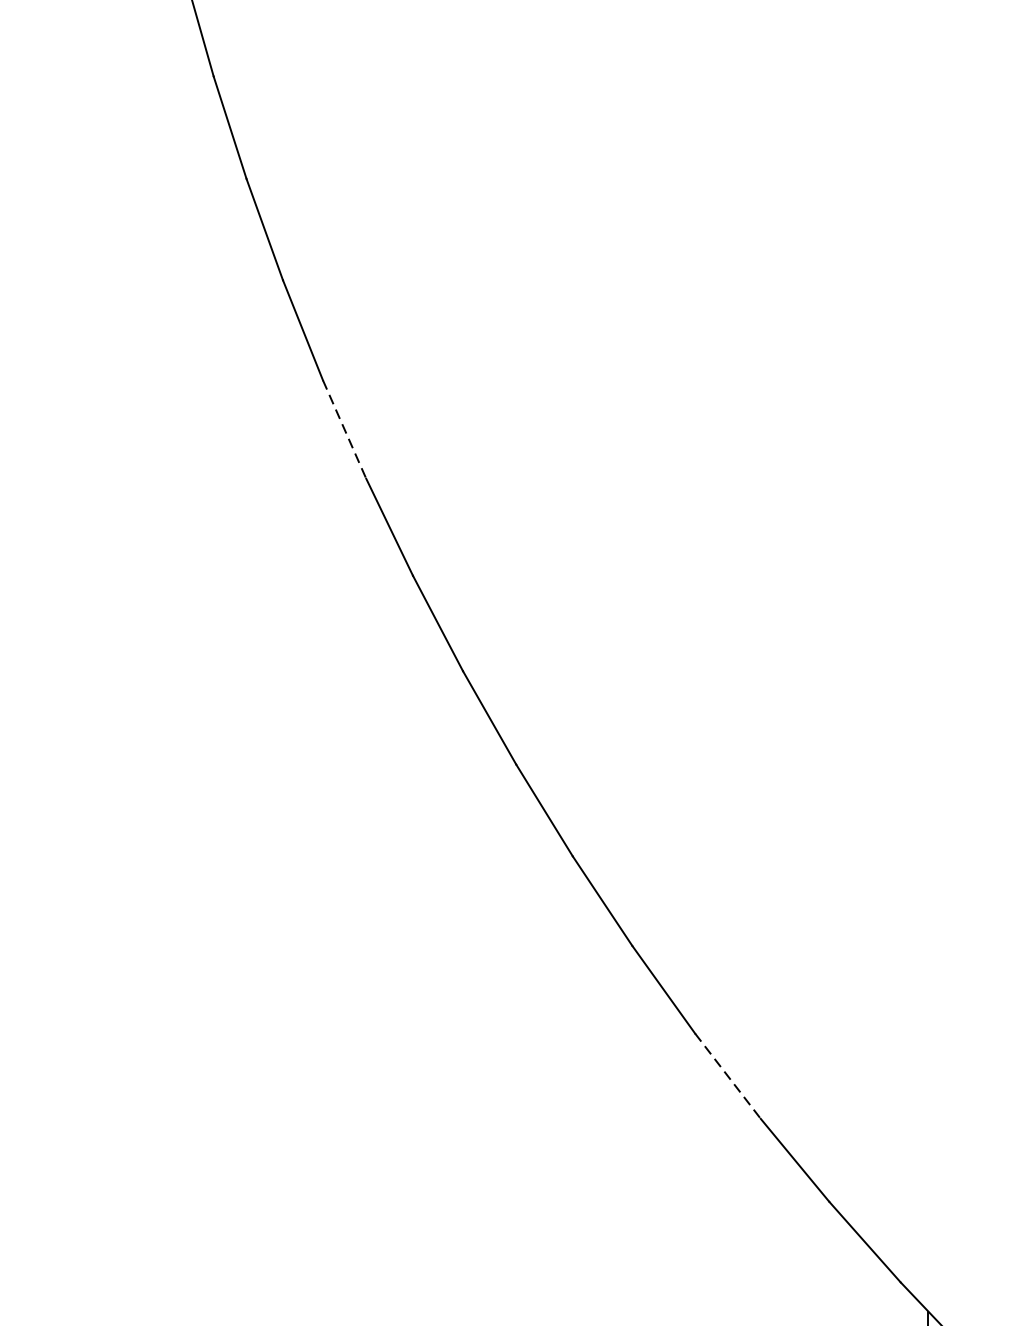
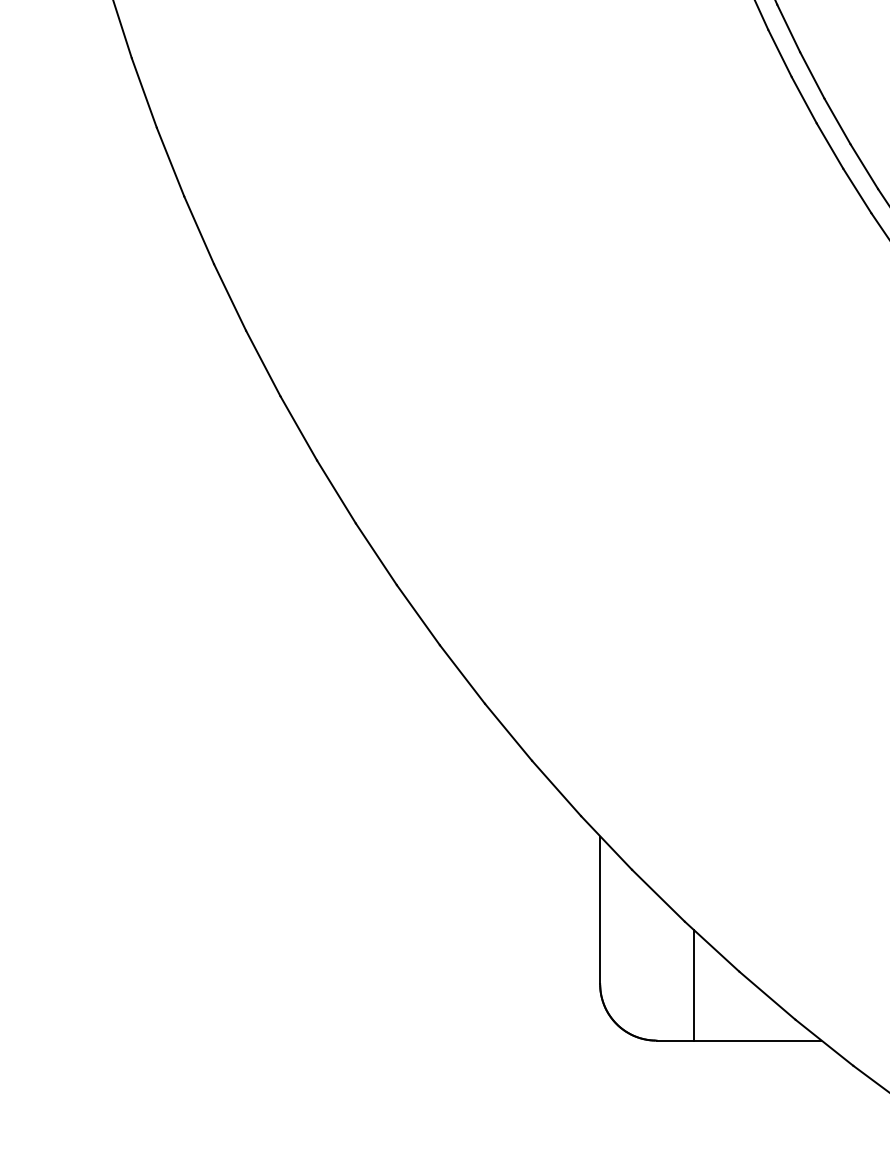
line: (345, 429) -> (199, 230), dashed -> solid
line: (728, 1076) -> (462, 674), dashed -> solid

